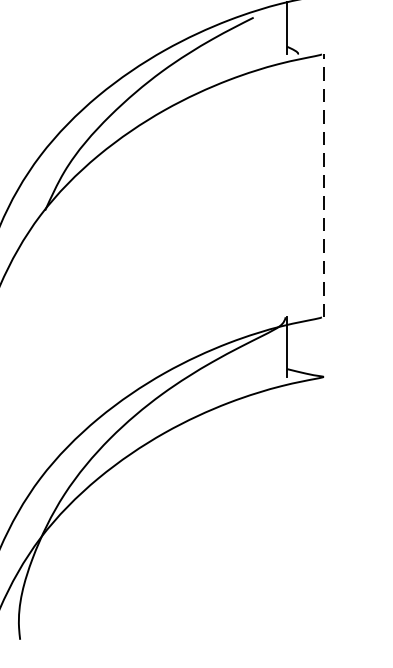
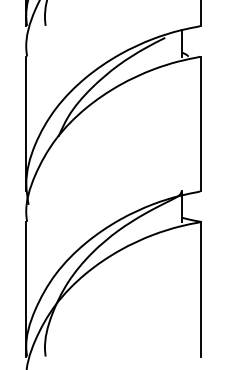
line: (324, 184) -> (201, 123), dashed -> solid
line: (324, 506) -> (201, 288), added

